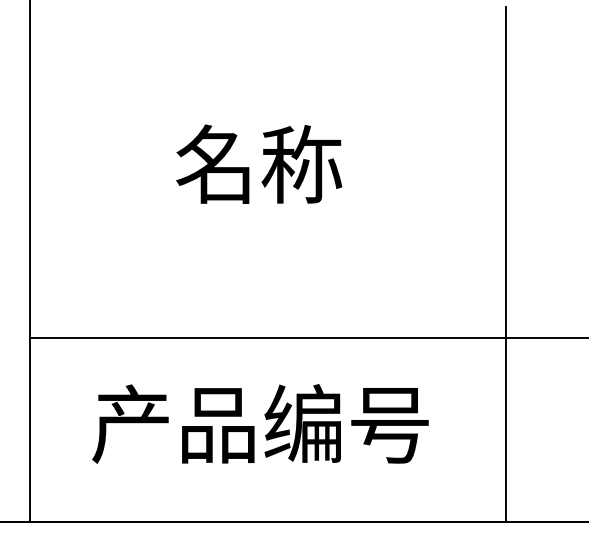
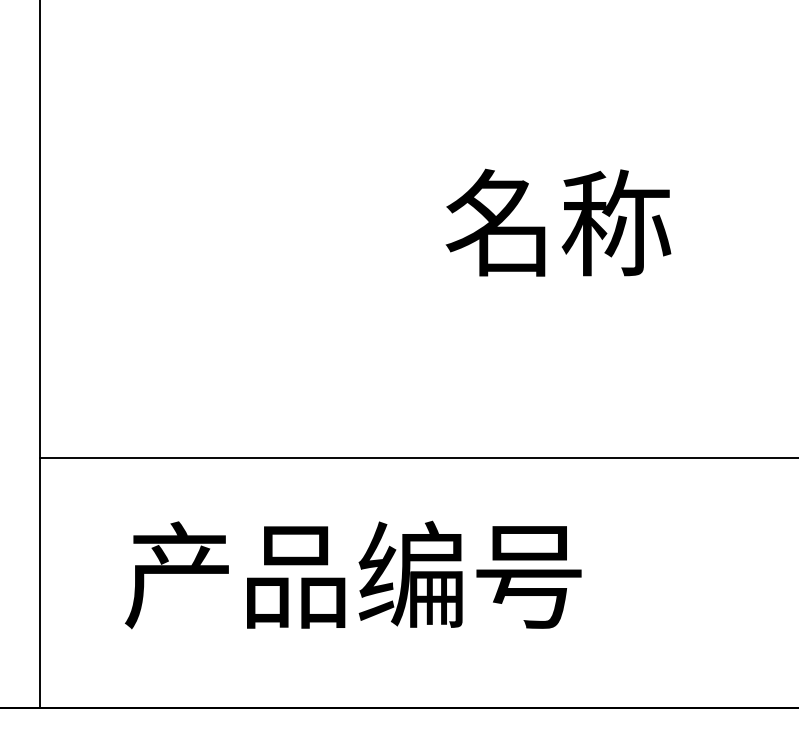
text: (259, 164) -> (558, 222), moved
line: (506, 264) -> (686, 358), removed

